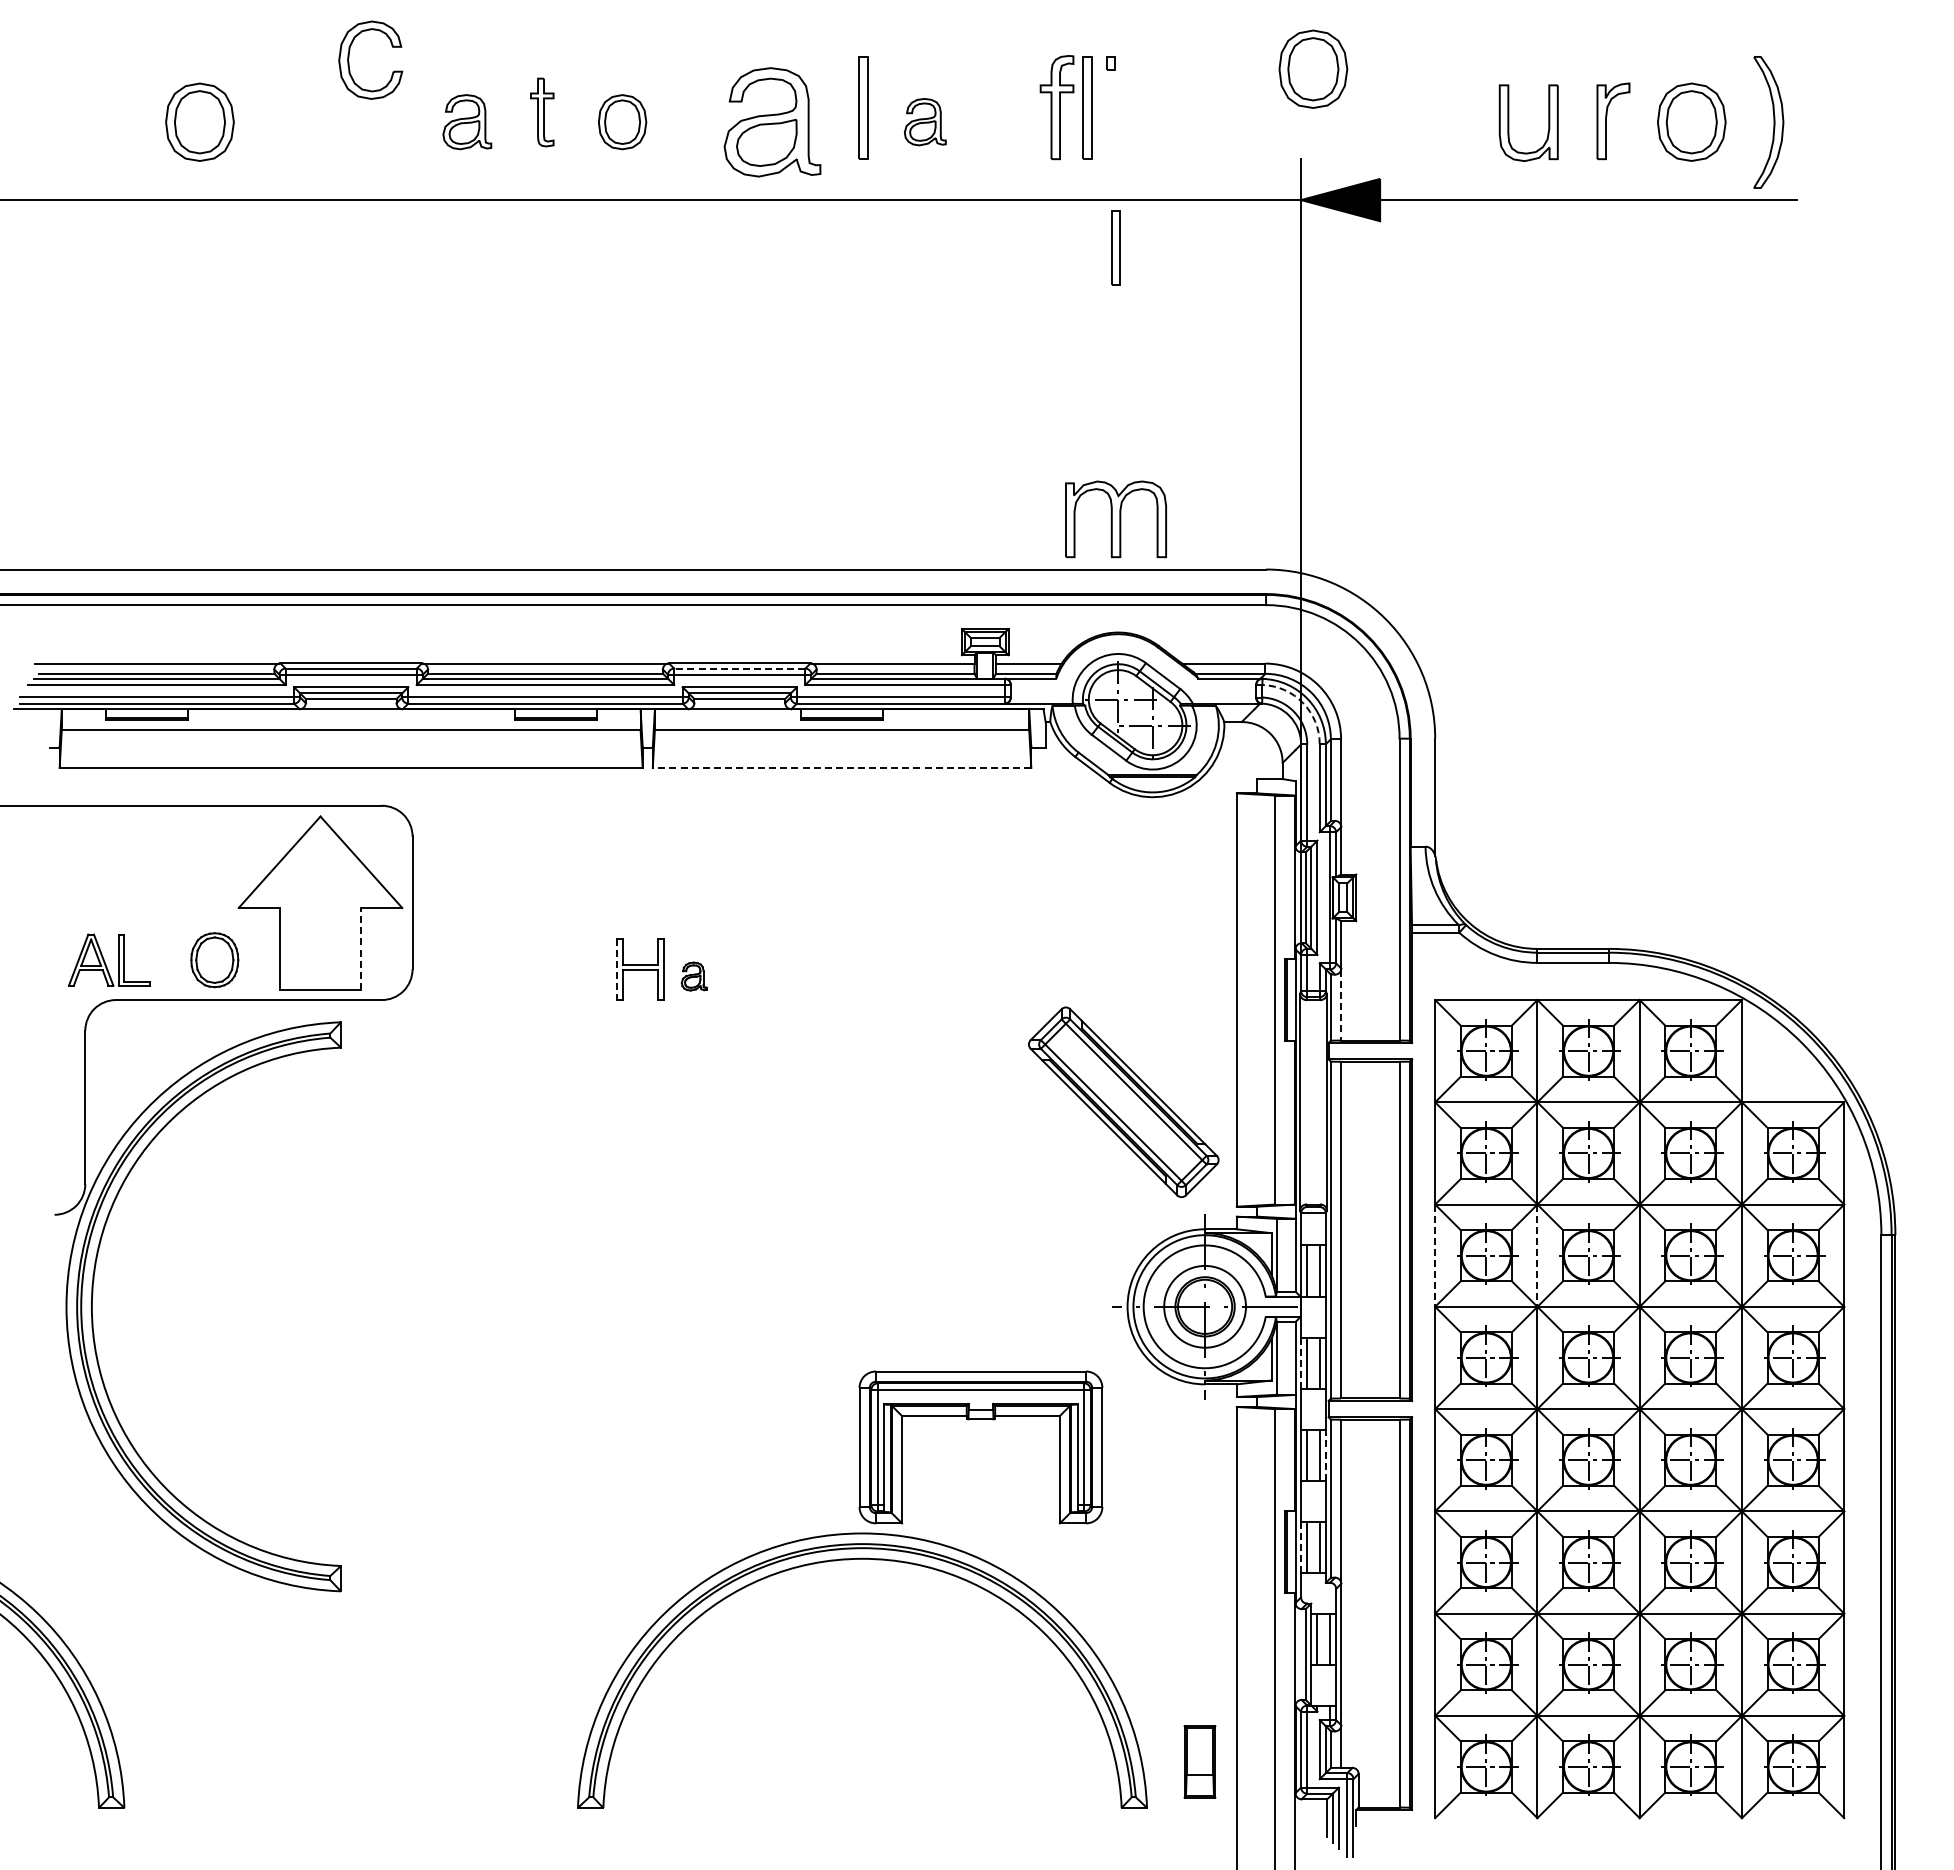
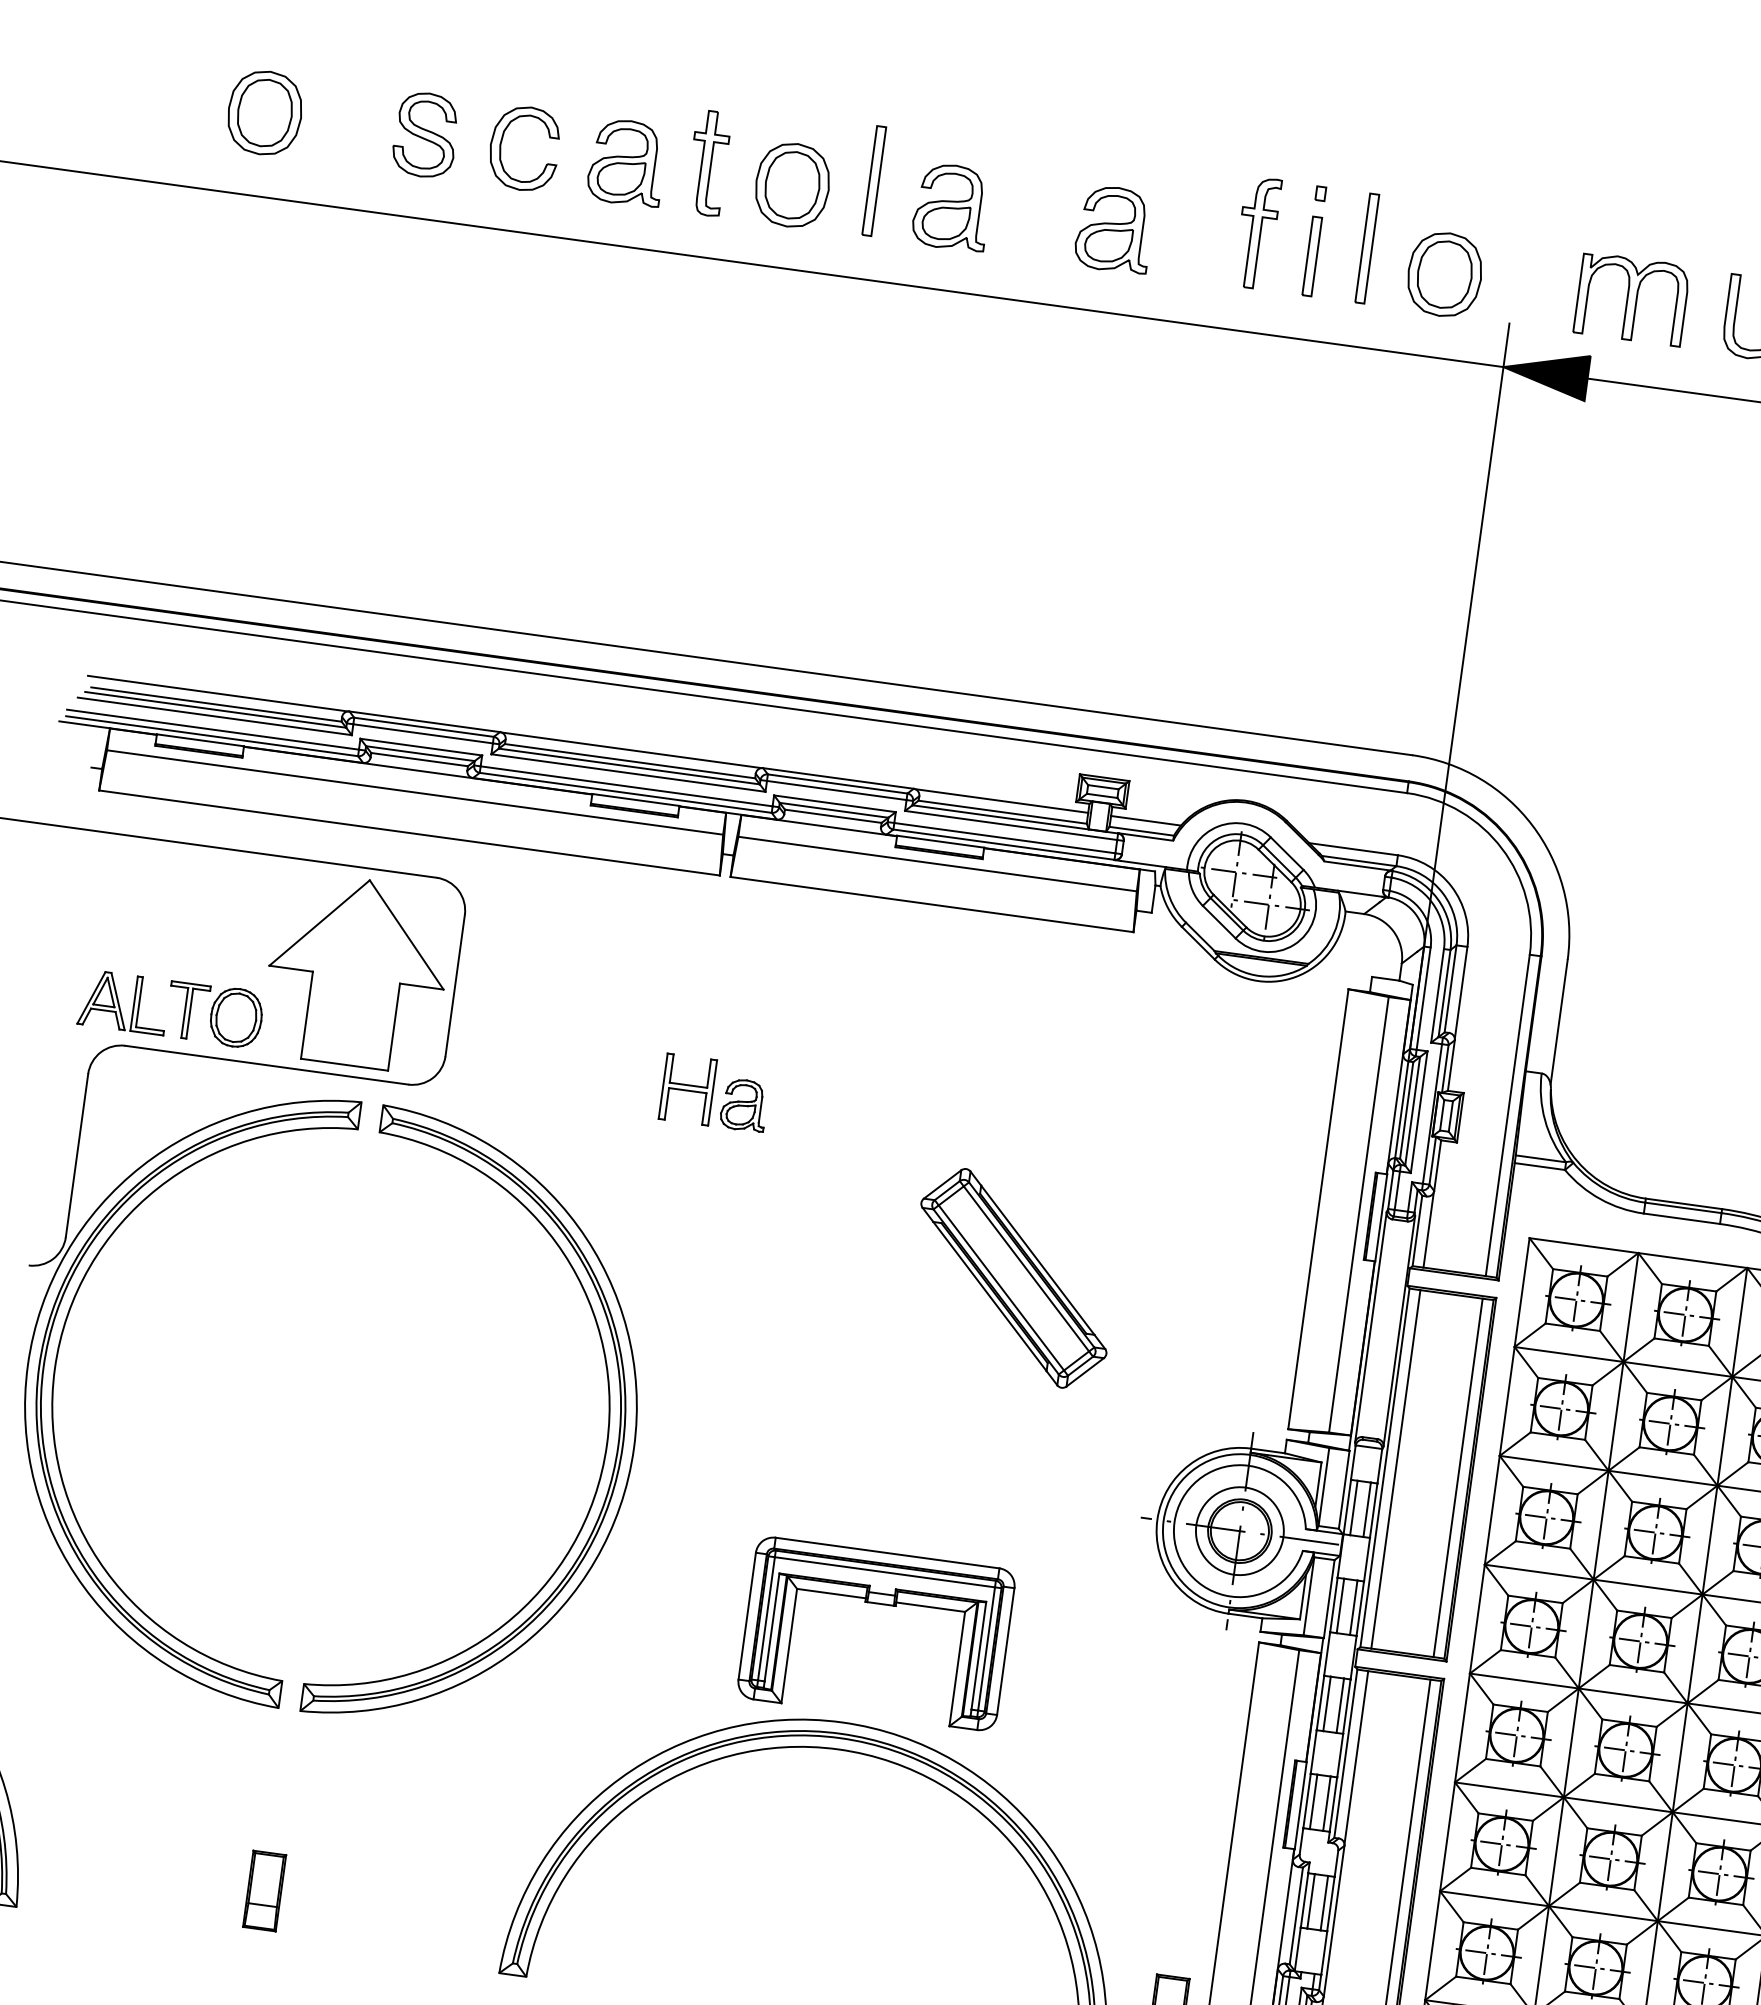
part: (349, 58) -> (502, 143), moved
part: (1313, 68) -> (1445, 273), moved
part: (863, 107) -> (874, 180), moved
part: (1087, 107) -> (1367, 248), moved
part: (542, 112) -> (708, 163), size x1.43
part: (199, 121) -> (264, 112), moved
part: (277, 121) -> (425, 134), added
part: (467, 121) -> (627, 161), size x1.43
part: (622, 121) -> (792, 184), size x1.43
part: (772, 121) -> (952, 206), size x0.71
part: (925, 121) -> (1115, 228), size x1.67
part: (1115, 247) -> (1312, 255), moved
part: (1115, 519) -> (1631, 299), moved
line: (739, 668) -> (837, 783), dashed -> solid
arc: (1303, 703) -> (1432, 903), dashed -> solid
line: (841, 767) -> (931, 904), dashed -> solid
line: (361, 948) -> (394, 1026), dashed -> solid
part: (168, 960) -> (186, 1011), added
line: (617, 969) -> (663, 1086), dashed -> solid
part: (693, 976) -> (743, 1104), size x1.67
line: (1341, 1005) -> (1429, 1230), dashed -> solid
part: (1123, 1101) -> (1013, 1277), moved
line: (1435, 1256) -> (1492, 1511), dashed -> solid
line: (1537, 1256) -> (1601, 1526), dashed -> solid
part: (609, 1306) -> (605, 1443), added
line: (1301, 1363) -> (1334, 1605), dashed -> solid
part: (980, 1419) -> (880, 1604), moved
line: (1325, 1455) -> (1346, 1706), dashed -> solid
line: (1301, 1547) -> (1307, 1801), dashed -> solid
part: (350, 1761) -> (263, 1890), added

